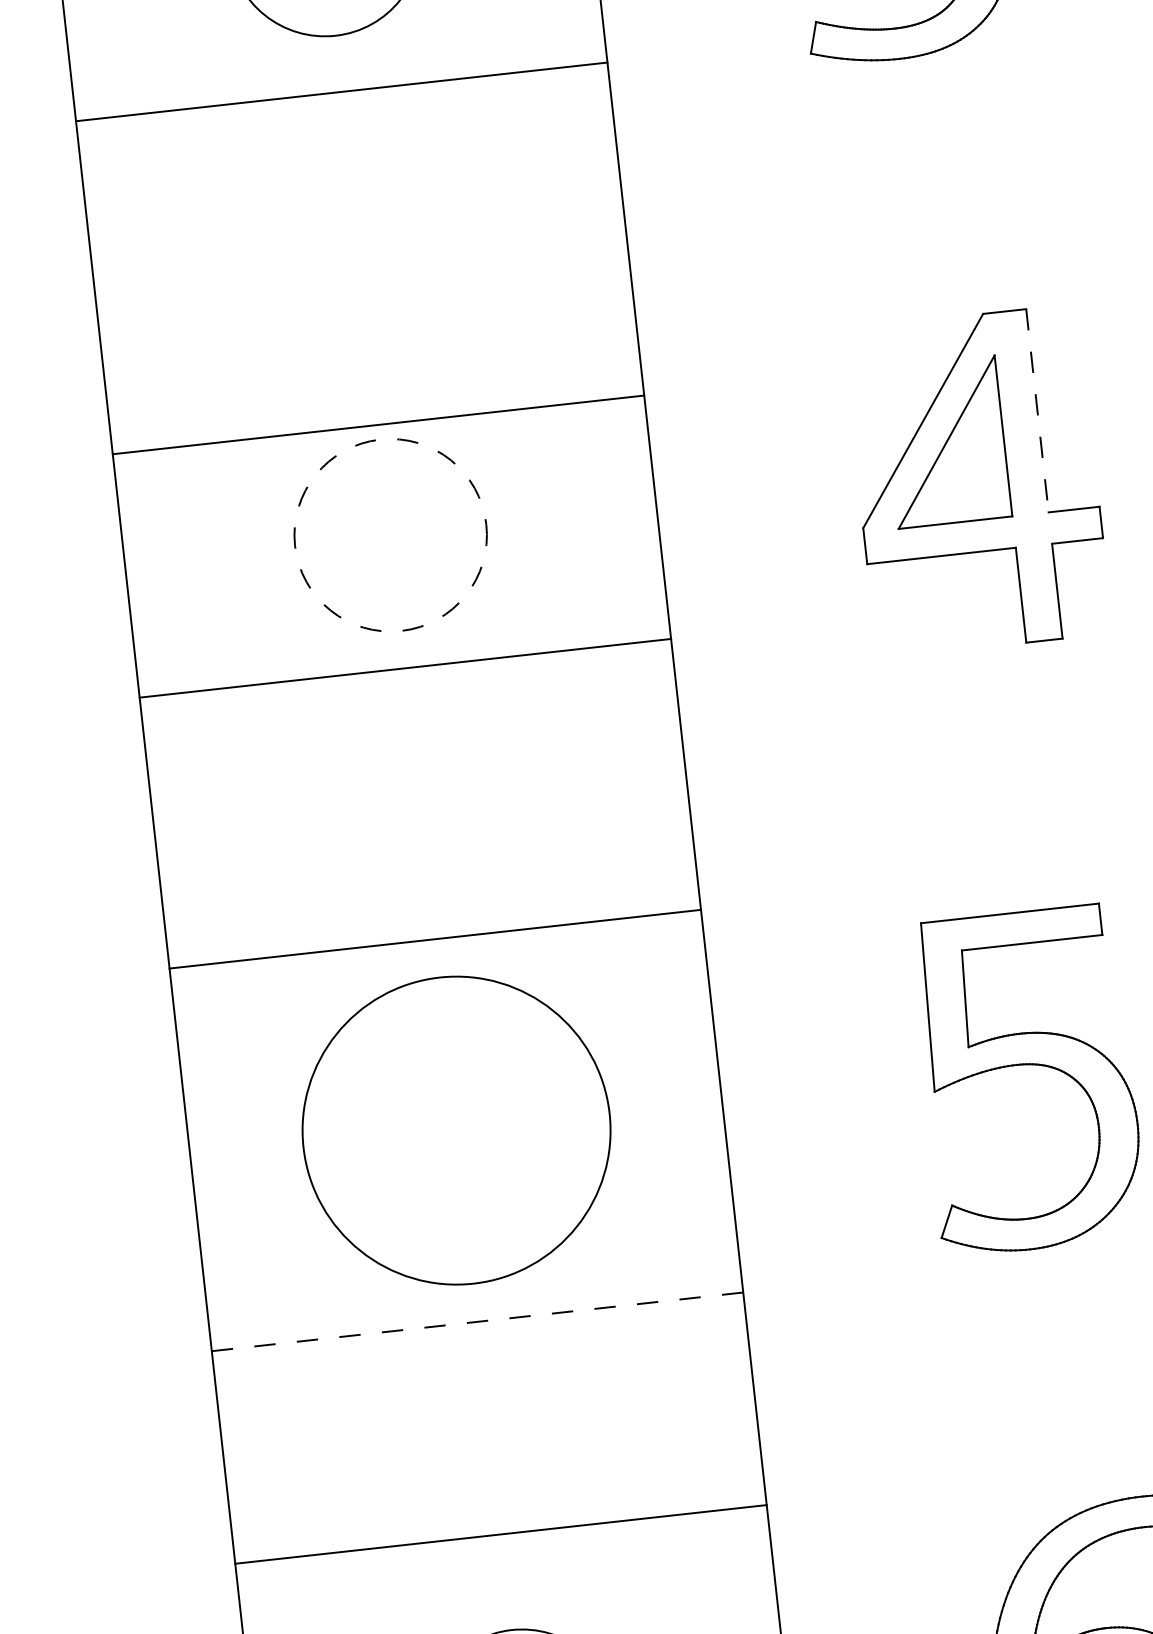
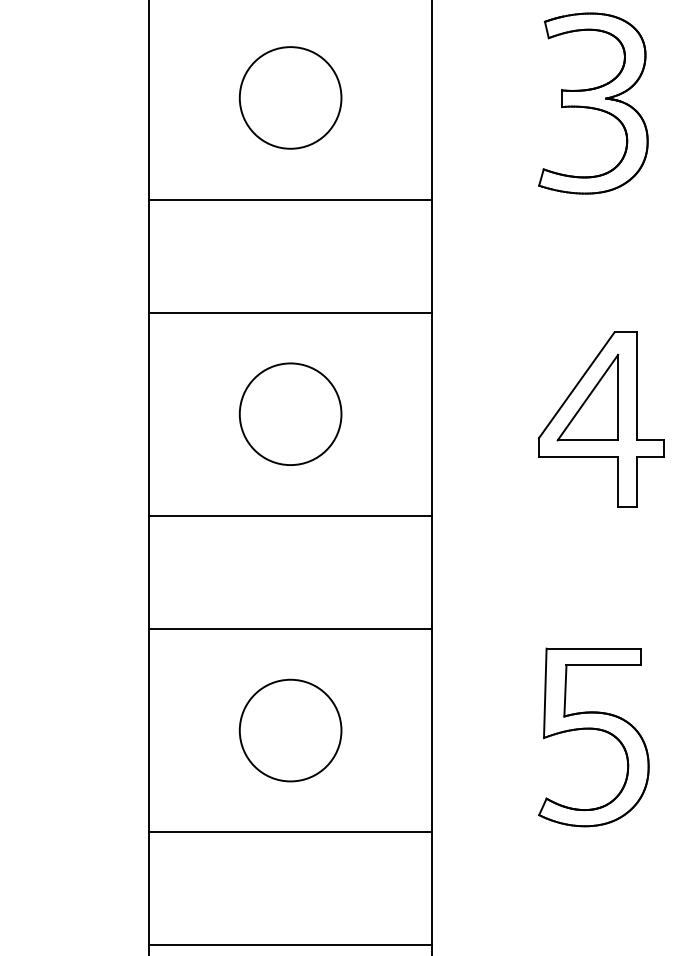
line: (341, 91) -> (290, 199), moved
line: (1037, 410) -> (637, 386), dashed -> solid
line: (378, 424) -> (290, 312), moved
circle: (390, 535) -> (290, 414), dashed -> solid
line: (405, 667) -> (290, 515), moved
circle: (456, 1130) -> (290, 730), size x0.62
line: (477, 1322) -> (290, 832), dashed -> solid

